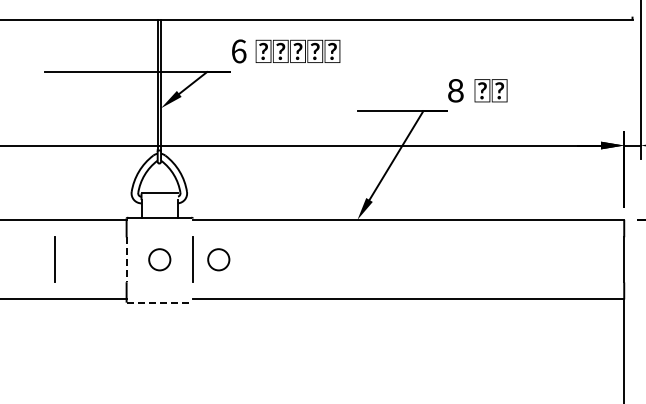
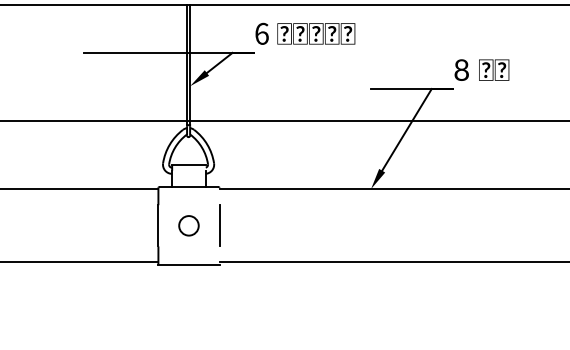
line: (54, 259) -> (91, 225), removed
circle: (218, 259) -> (243, 225), removed
line: (126, 260) -> (158, 226), dashed -> solid
line: (160, 302) -> (189, 265), dashed -> solid

